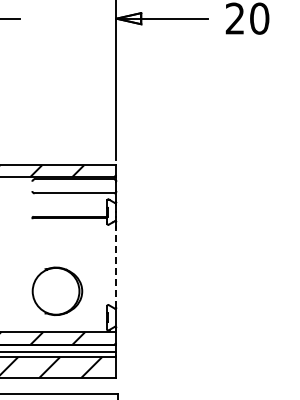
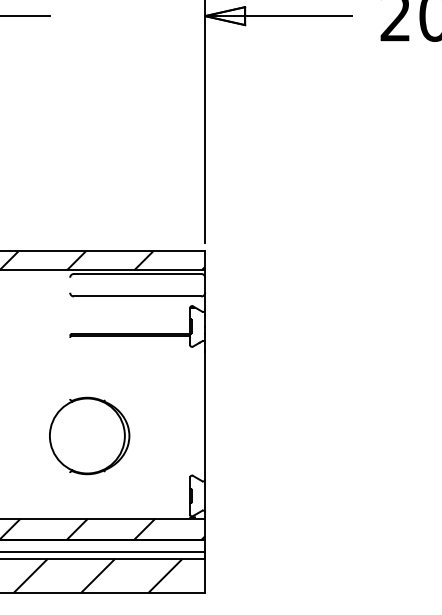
line: (116, 267) -> (205, 415), dashed -> solid
part: (57, 290) -> (89, 434), moved

